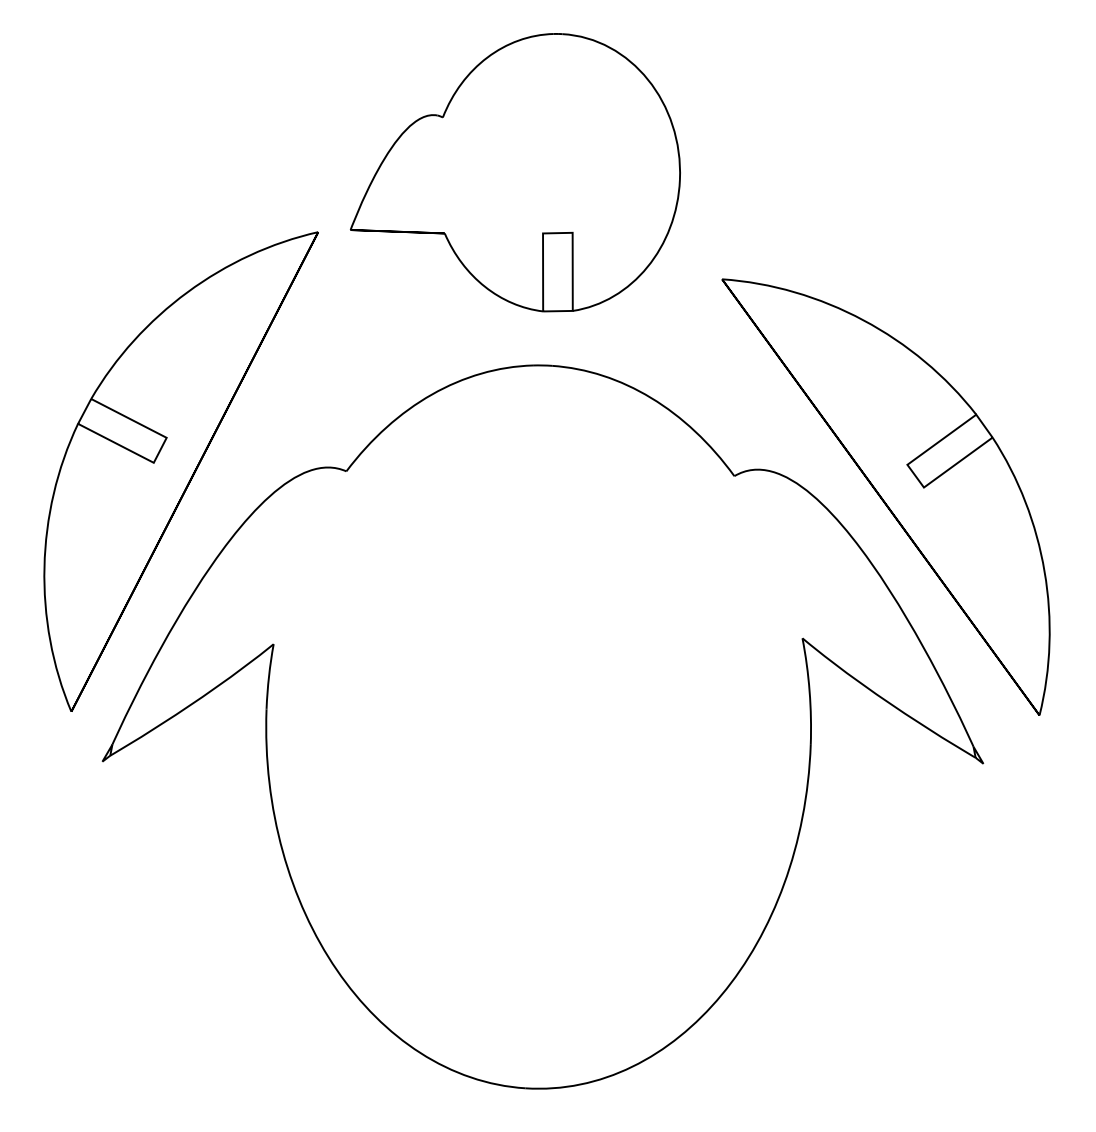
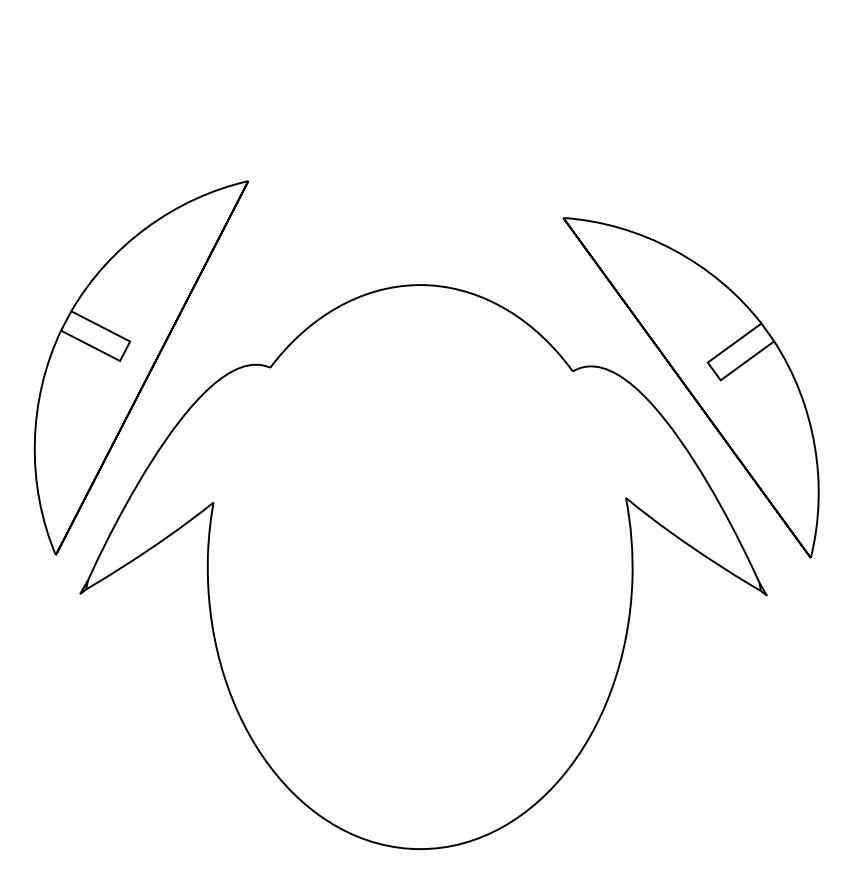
part: (515, 172) -> (402, 134), removed

